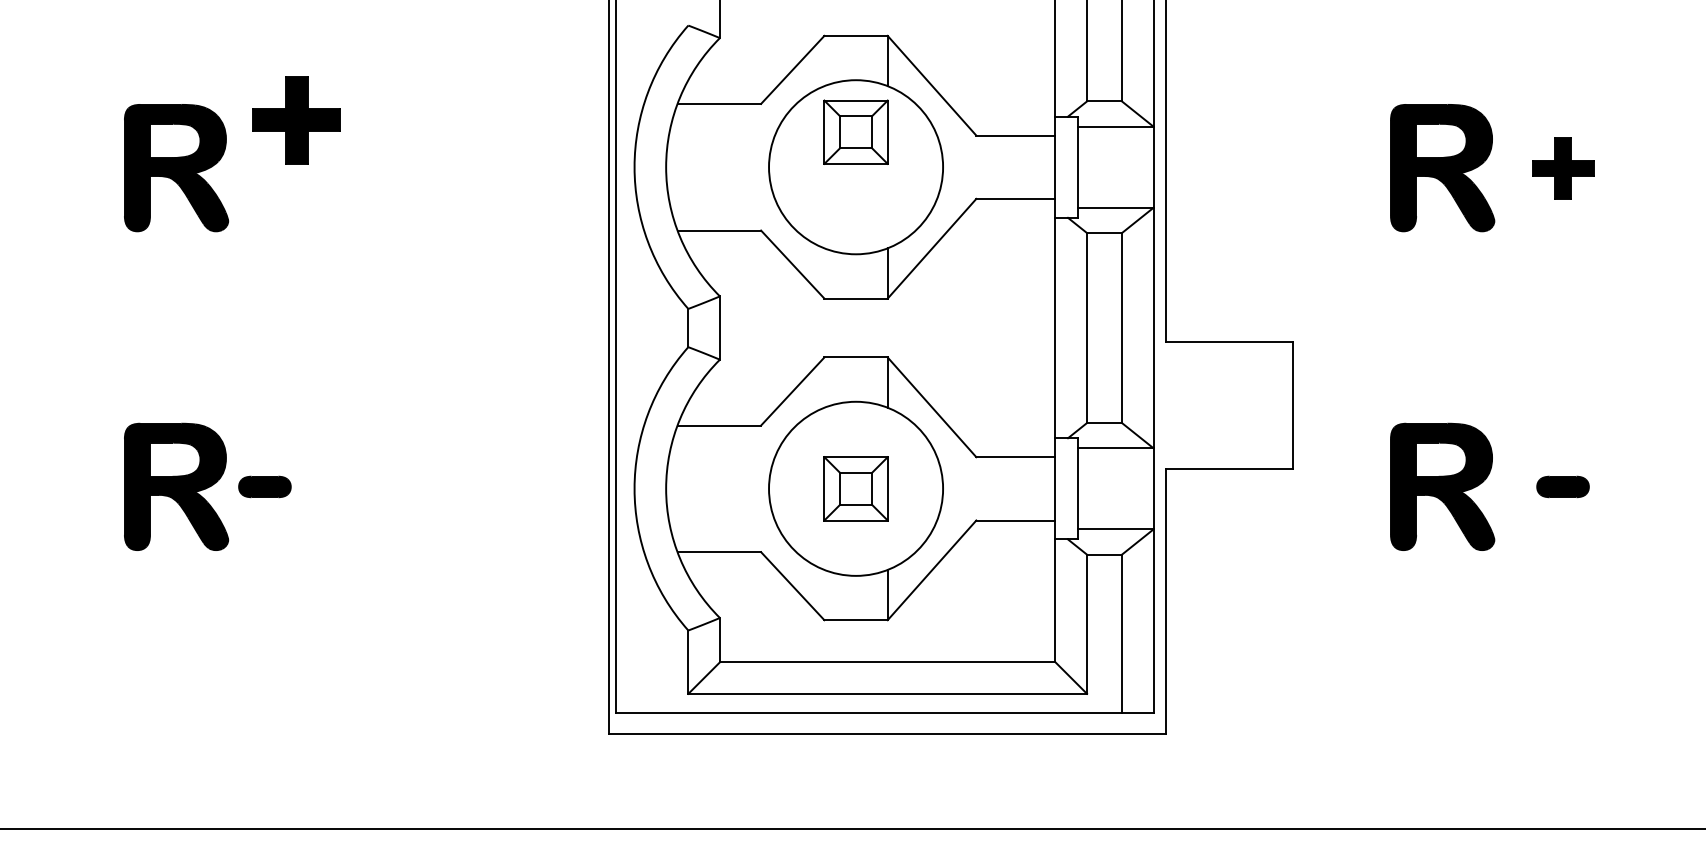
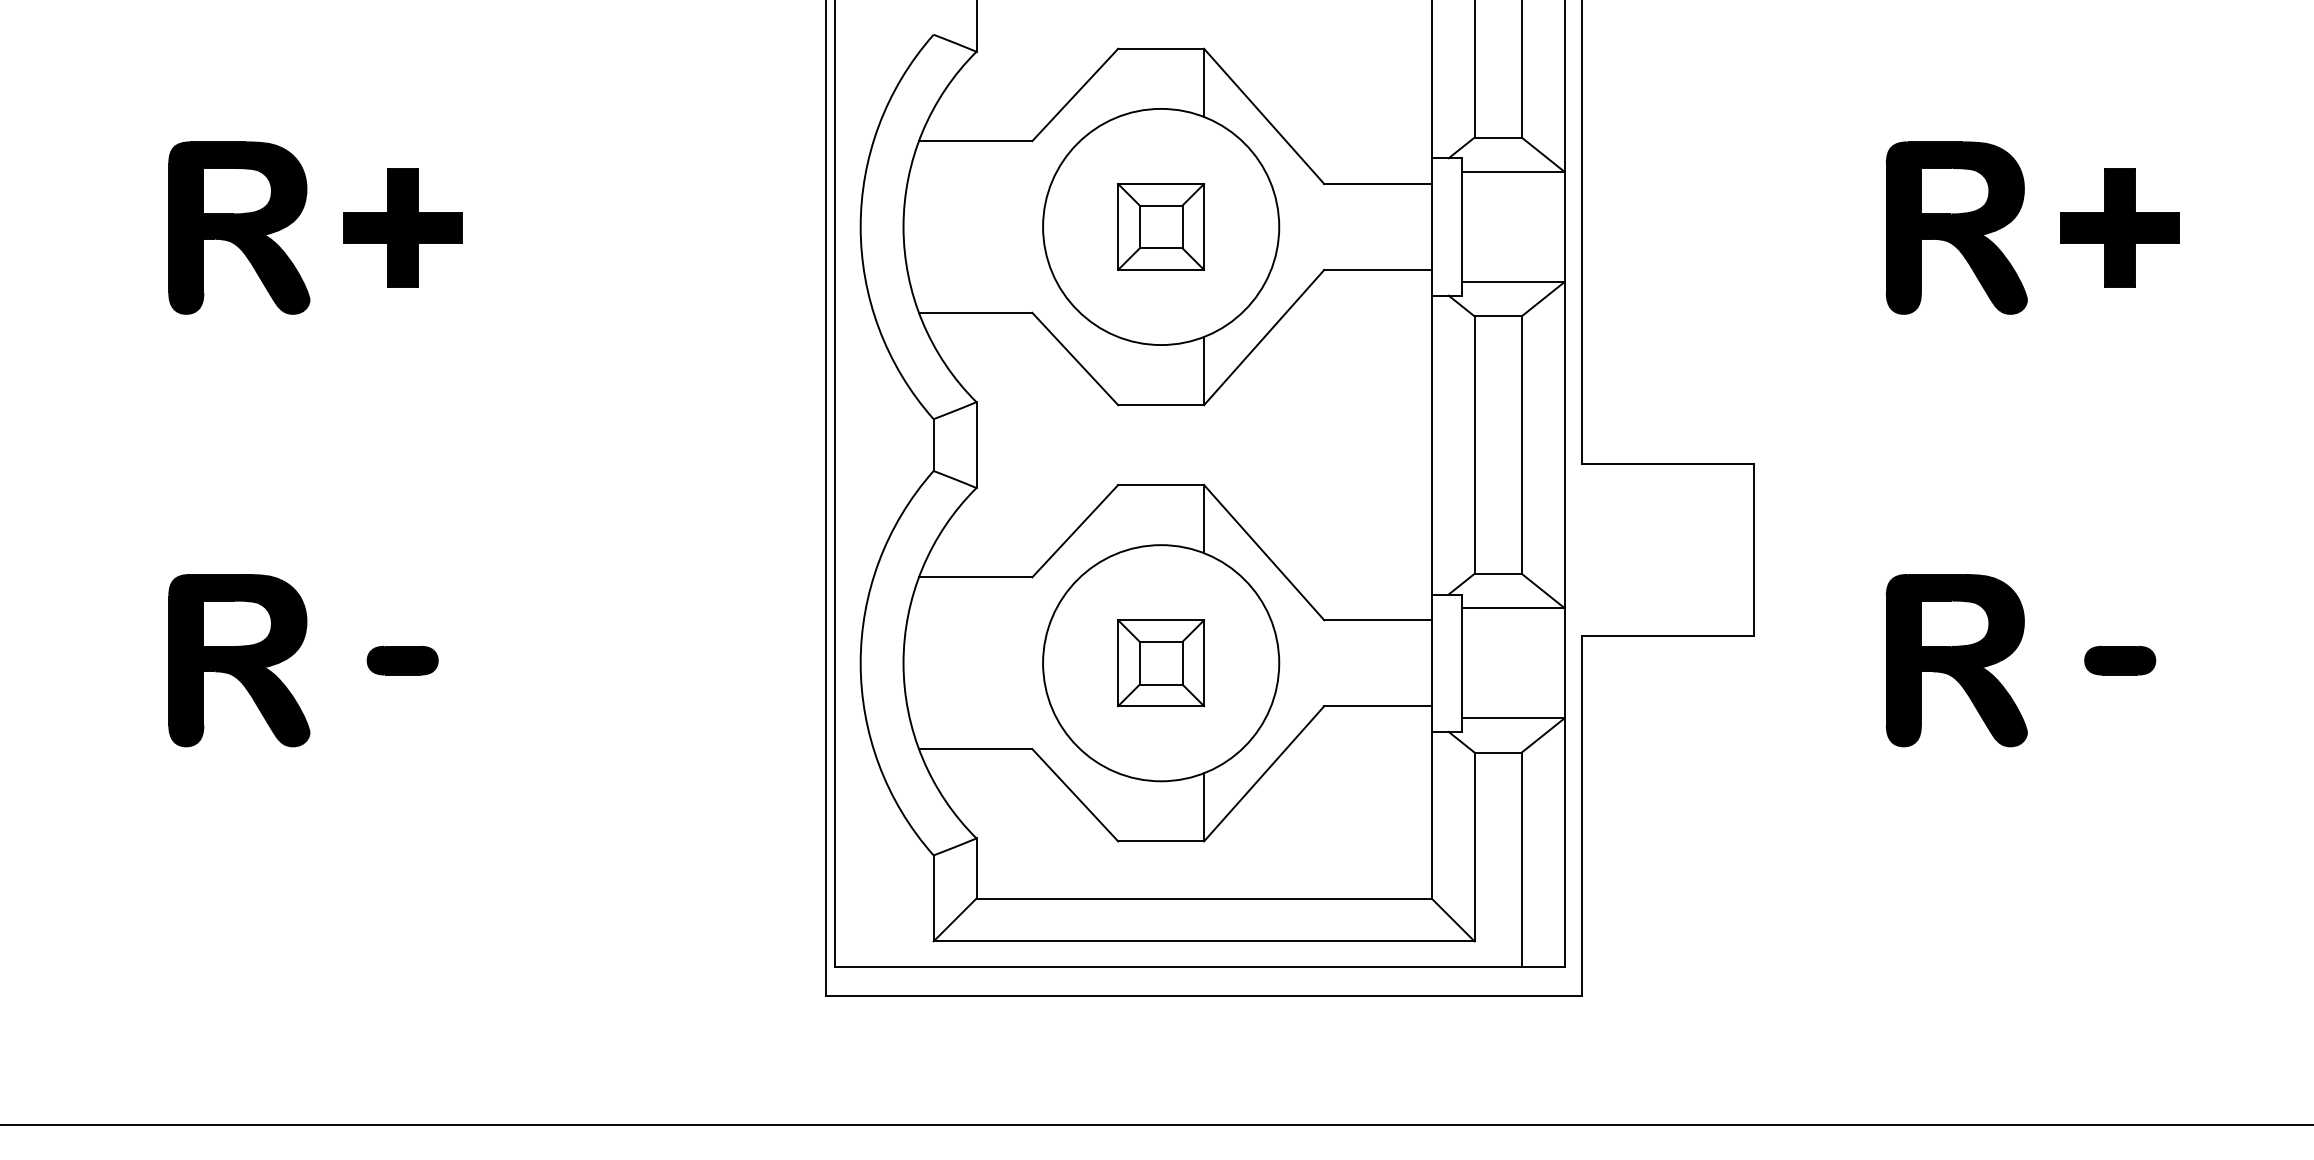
part: (296, 120) -> (402, 228), moved
part: (855, 131) -> (1160, 225), moved
part: (1563, 168) -> (2120, 228), size x1.43
part: (264, 486) -> (402, 660), moved

